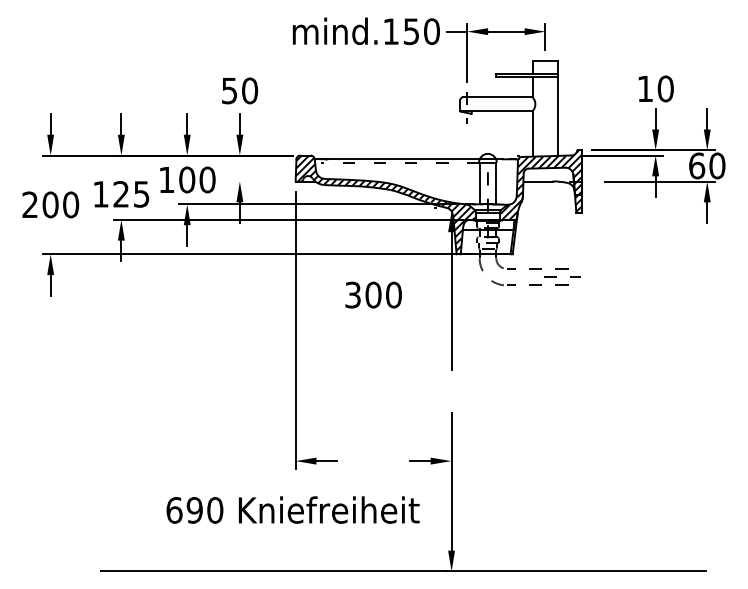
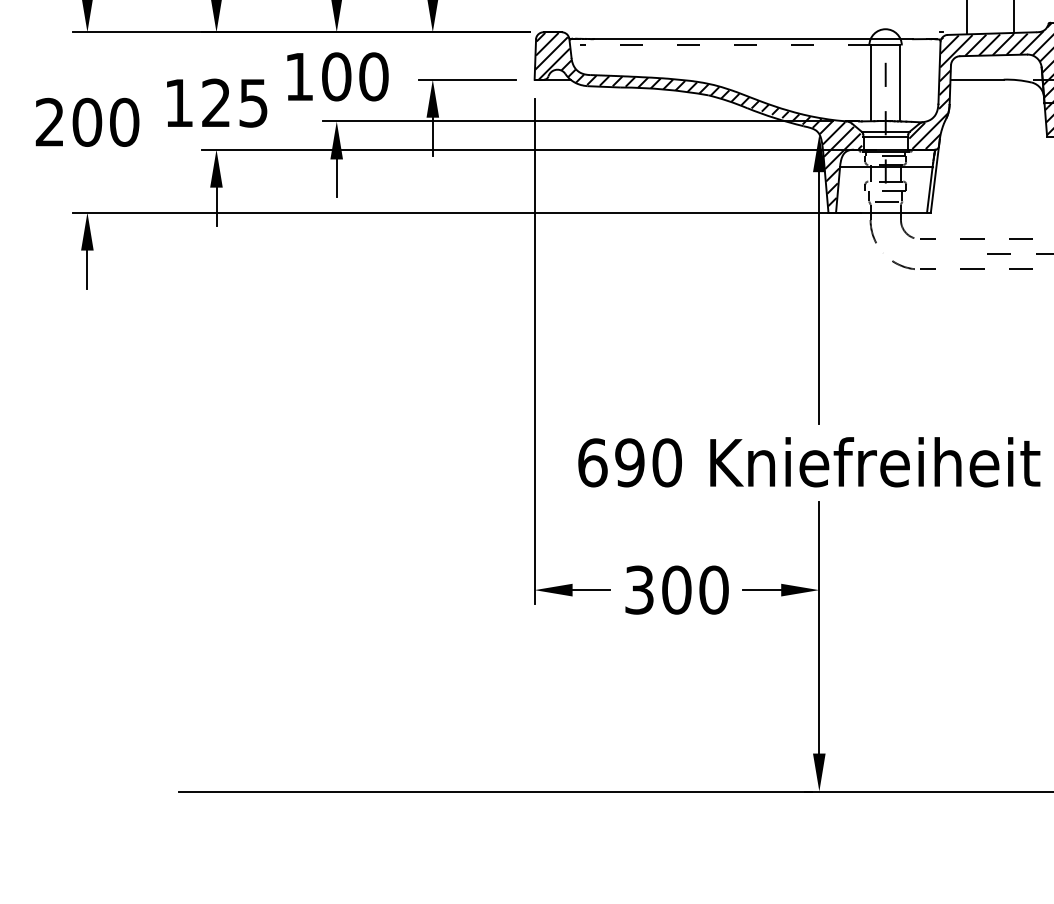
line: (258, 181) -> (466, 79), added
text: (373, 294) -> (676, 589), moved
text: (292, 509) -> (808, 461), moved

